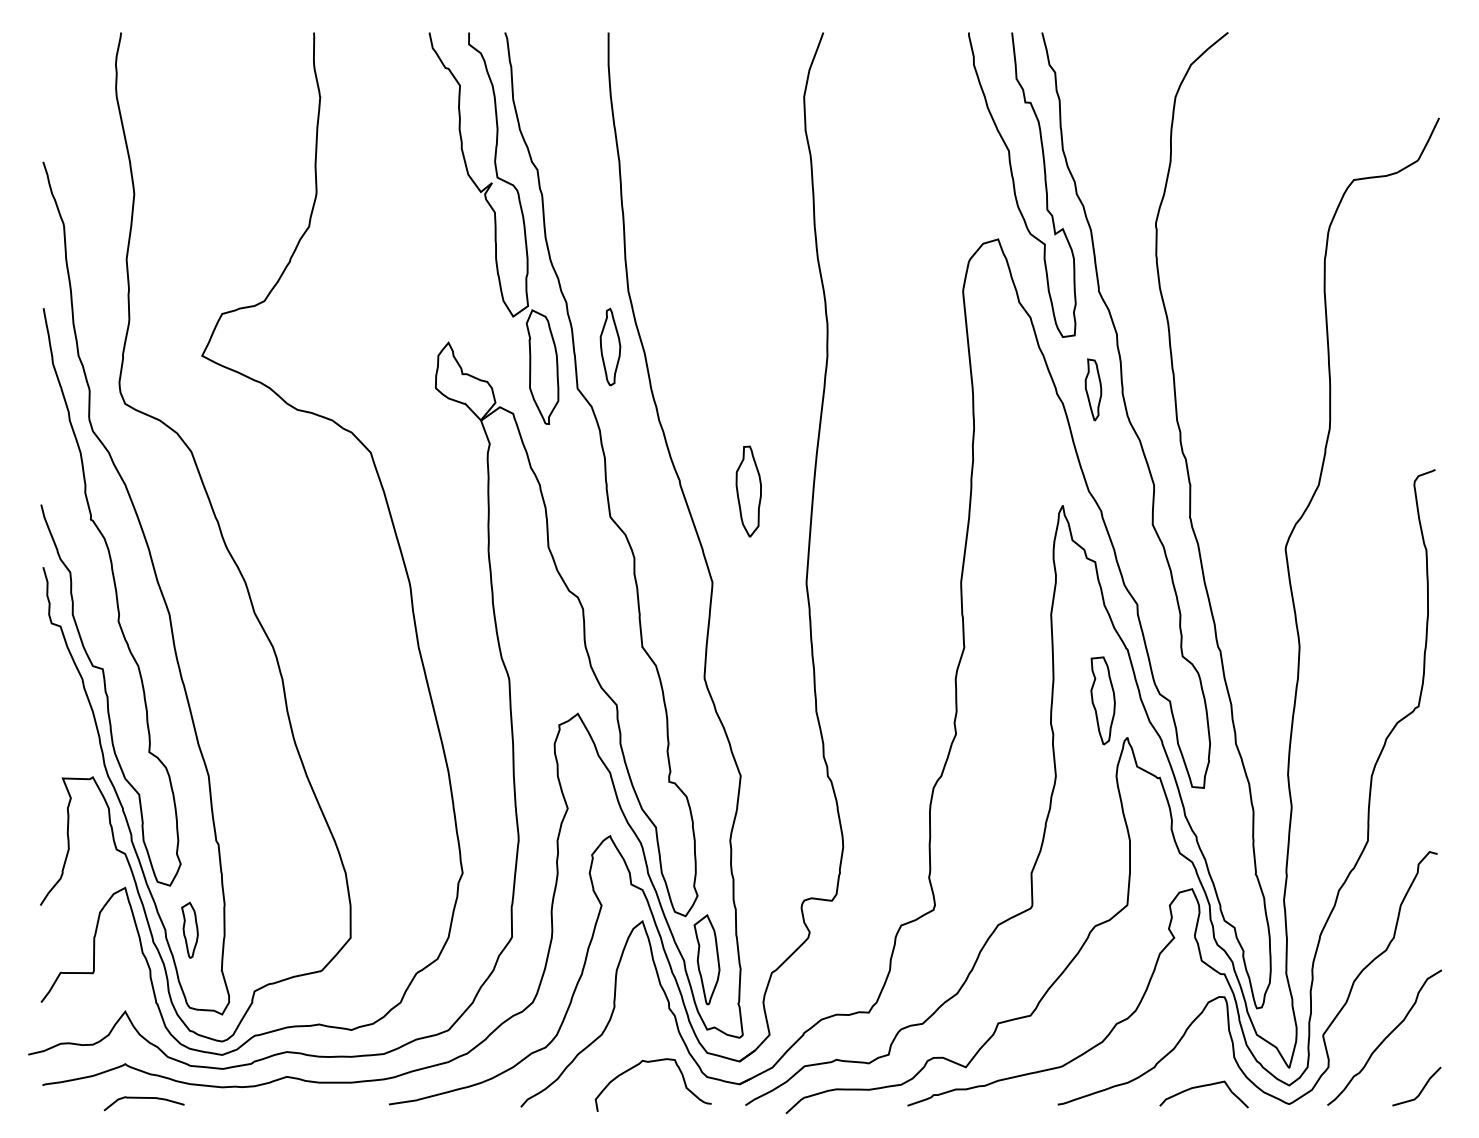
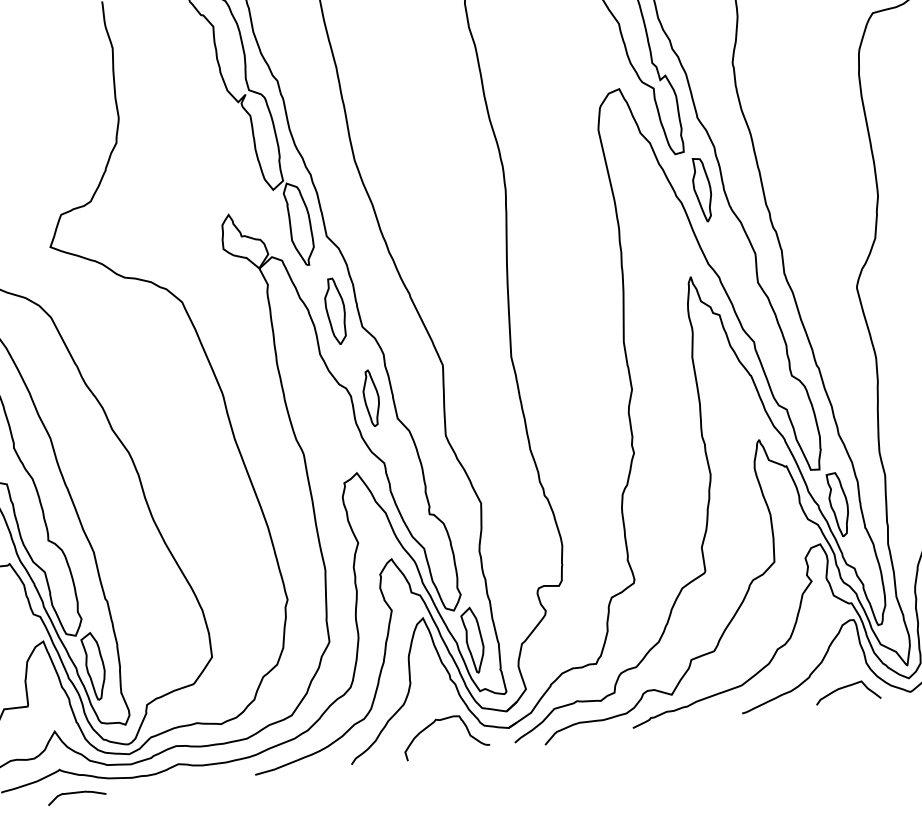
part: (610, 346) -> (371, 397), moved
part: (1093, 389) -> (702, 189), size x1.43
part: (748, 491) -> (335, 311), moved
part: (1102, 700) -> (838, 504), moved
part: (189, 930) -> (94, 666), size x1.67

